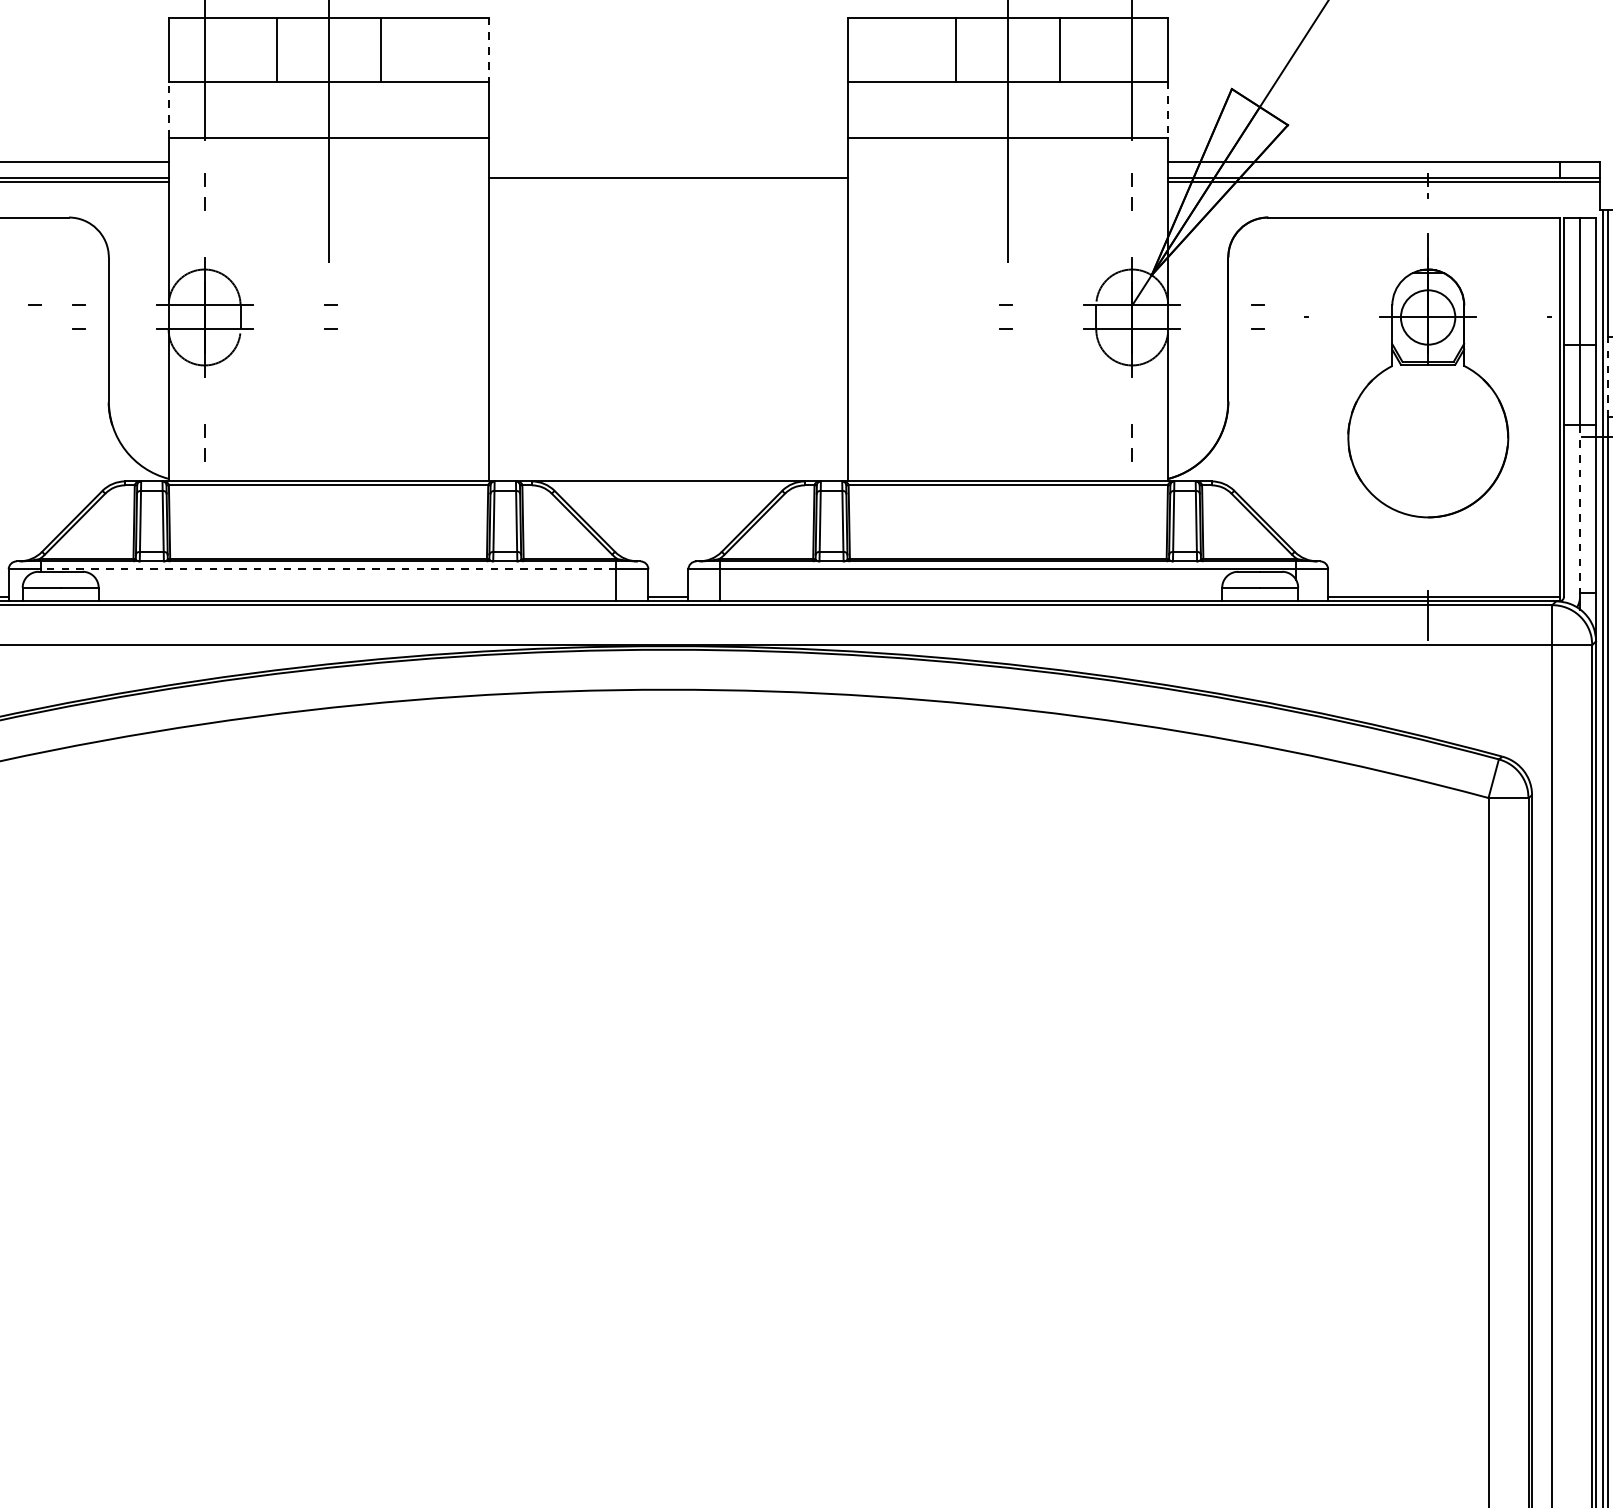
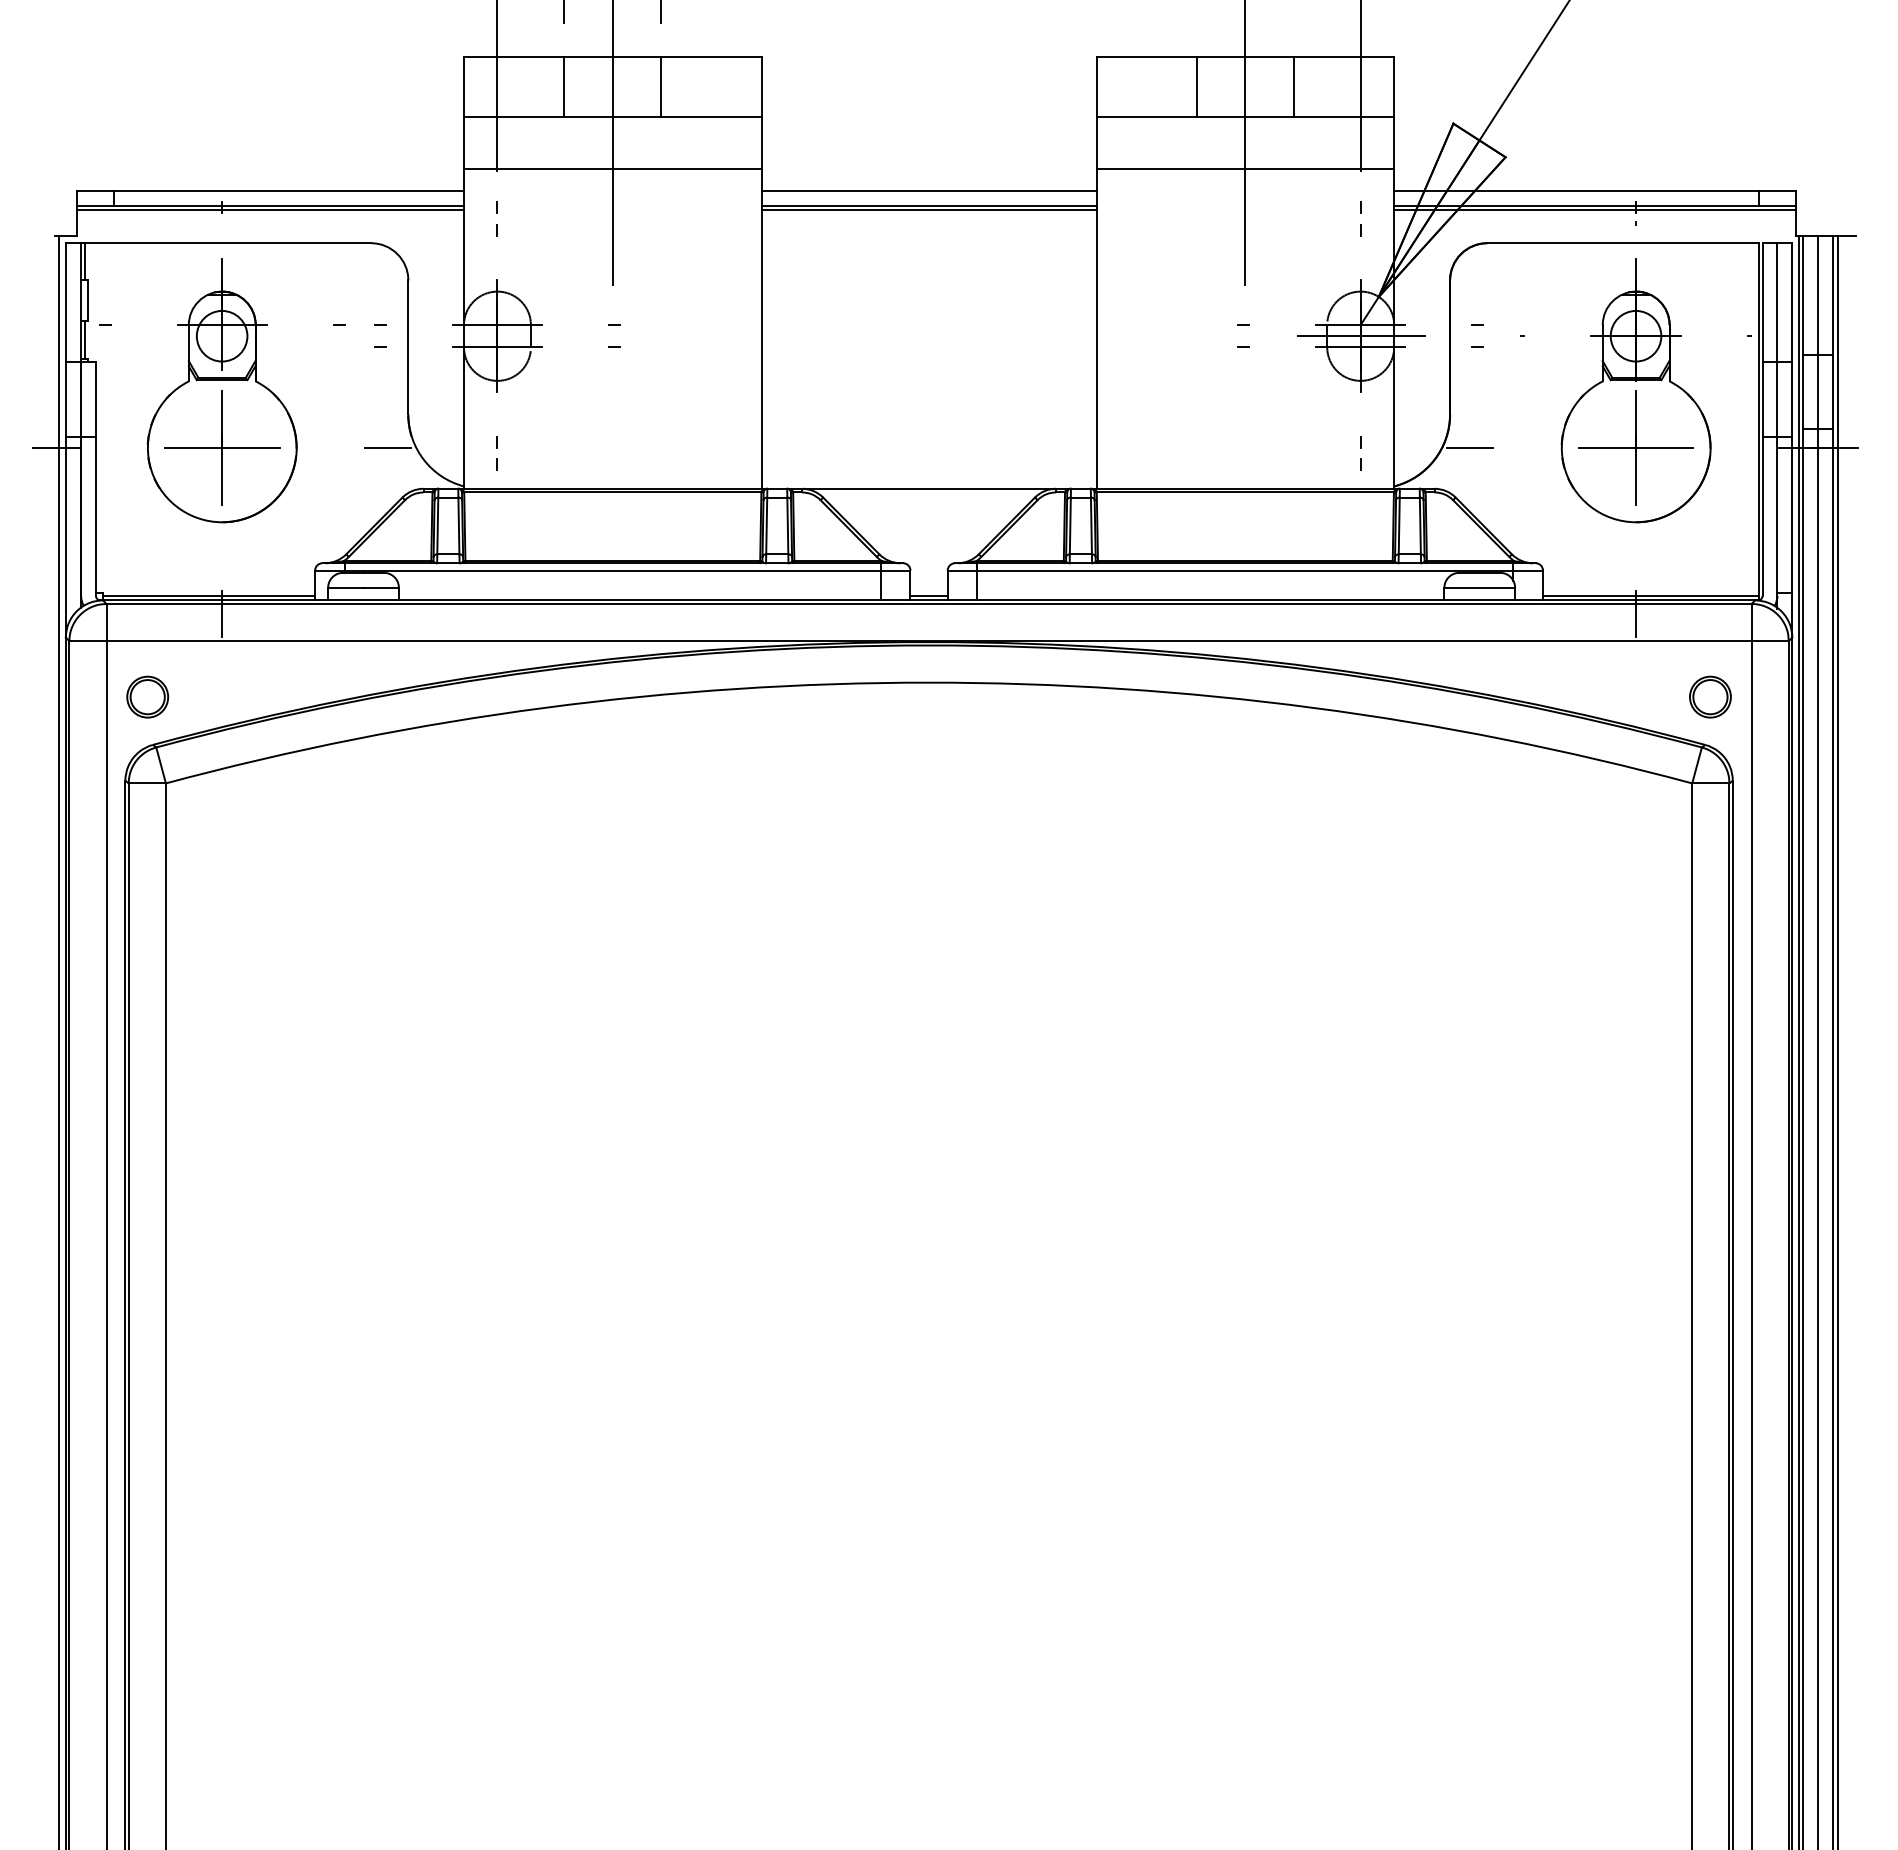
line: (488, 49) -> (761, 86), dashed -> solid
line: (168, 109) -> (463, 142), dashed -> solid
line: (1168, 110) -> (1394, 143), dashed -> solid
line: (667, 161) -> (928, 191), added
line: (667, 182) -> (928, 210), added
line: (1133, 317) -> (1361, 336), added
line: (1608, 376) -> (1803, 391), dashed -> solid
line: (87, 437) -> (388, 447), added
line: (1250, 437) -> (1470, 447), added
part: (1427, 437) -> (1635, 447), added
line: (1580, 511) -> (1777, 516), dashed -> solid
line: (328, 569) -> (612, 570), dashed -> solid
part: (1508, 704) -> (1710, 696), added

